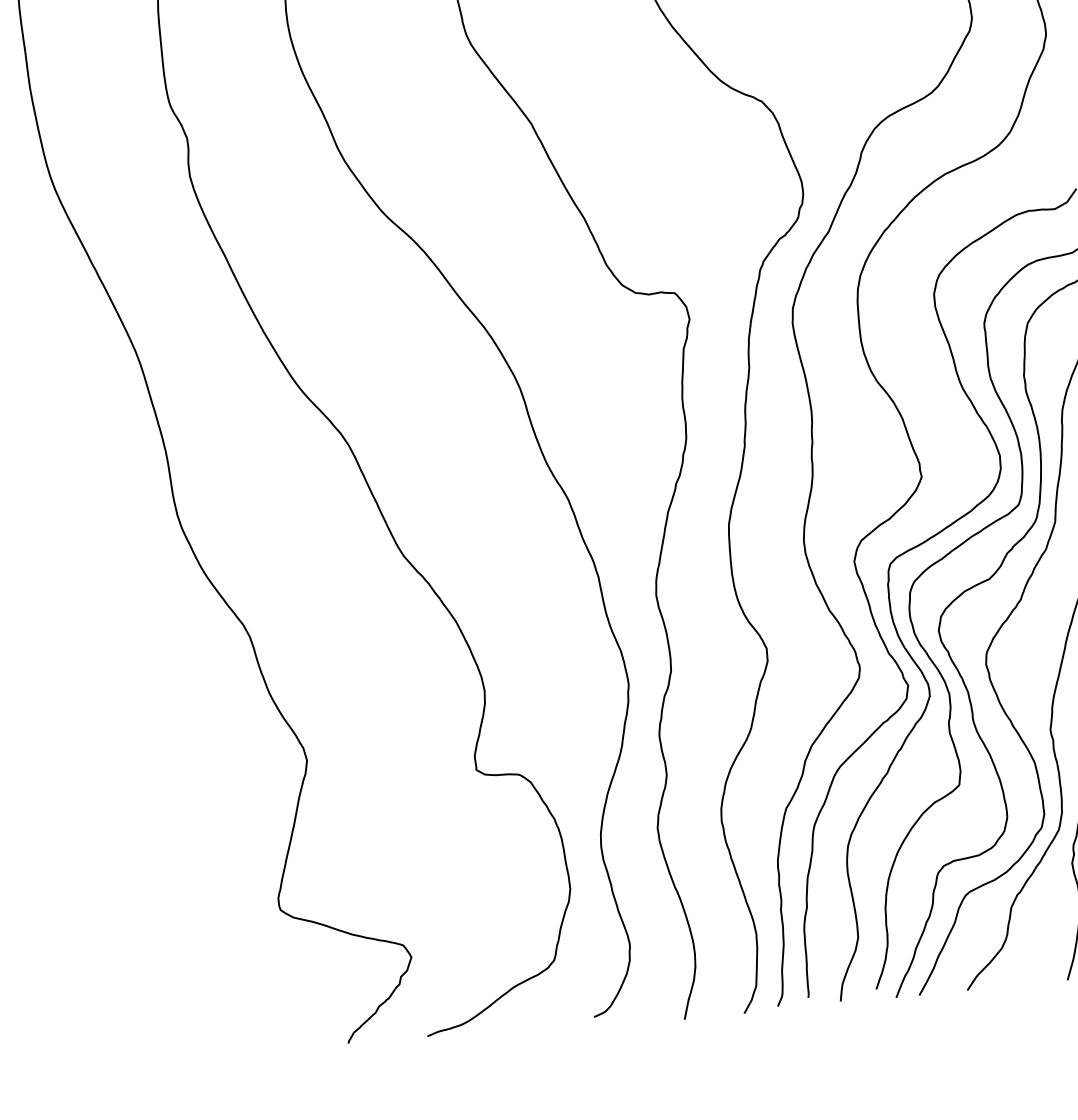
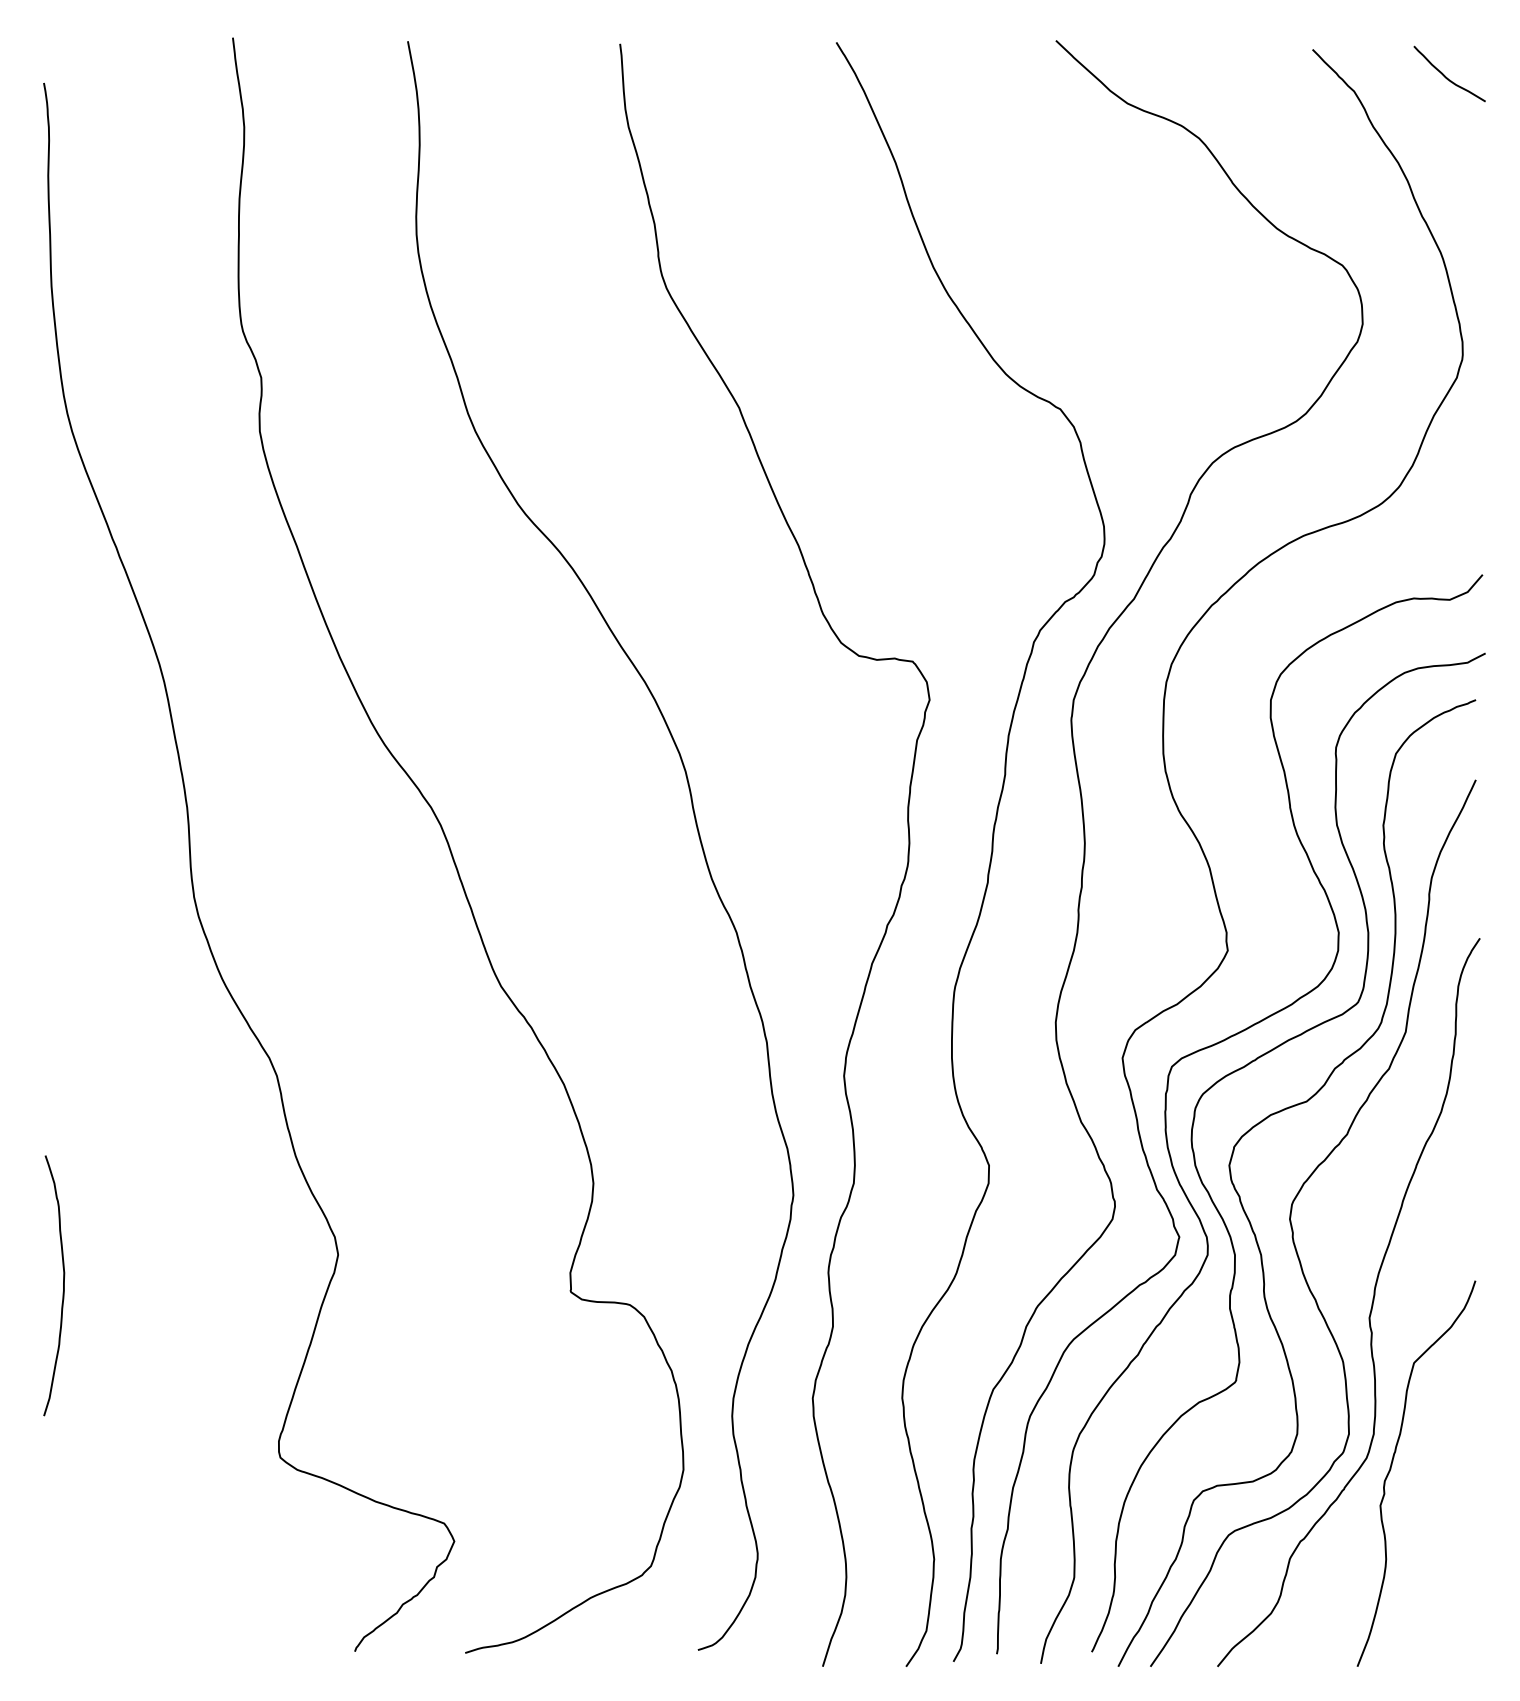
curve: (112, 802) -> (63, 1285), added

